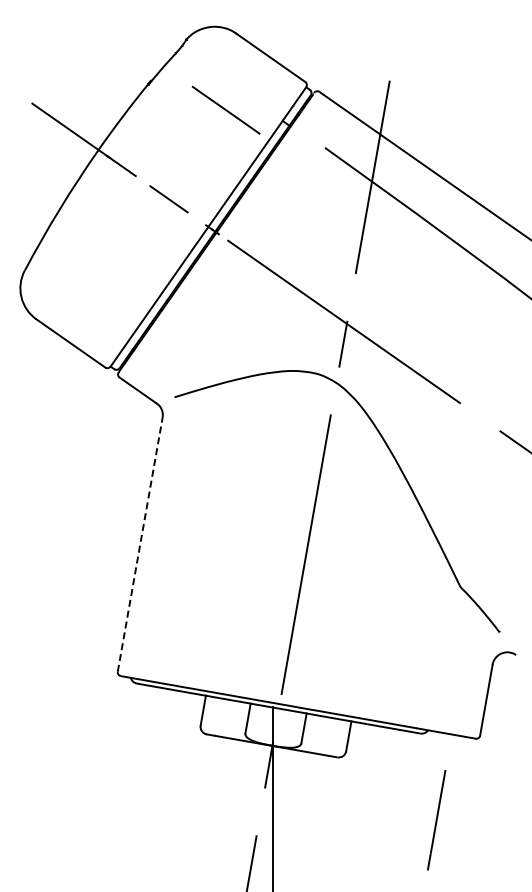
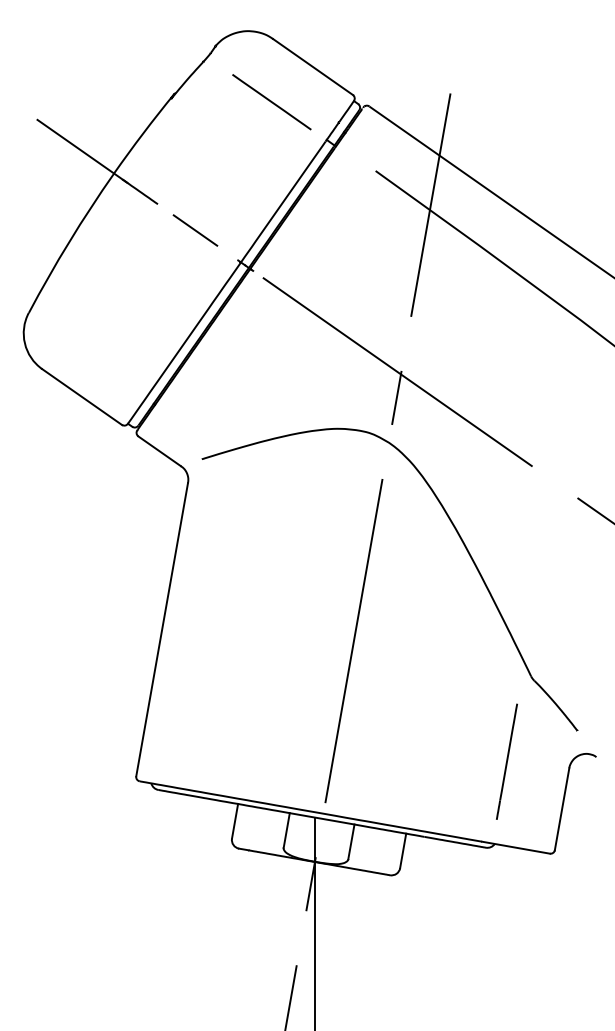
line: (225, 109) -> (271, 101), moved
line: (140, 544) -> (162, 629), dashed -> solid
line: (436, 820) -> (506, 762), moved

